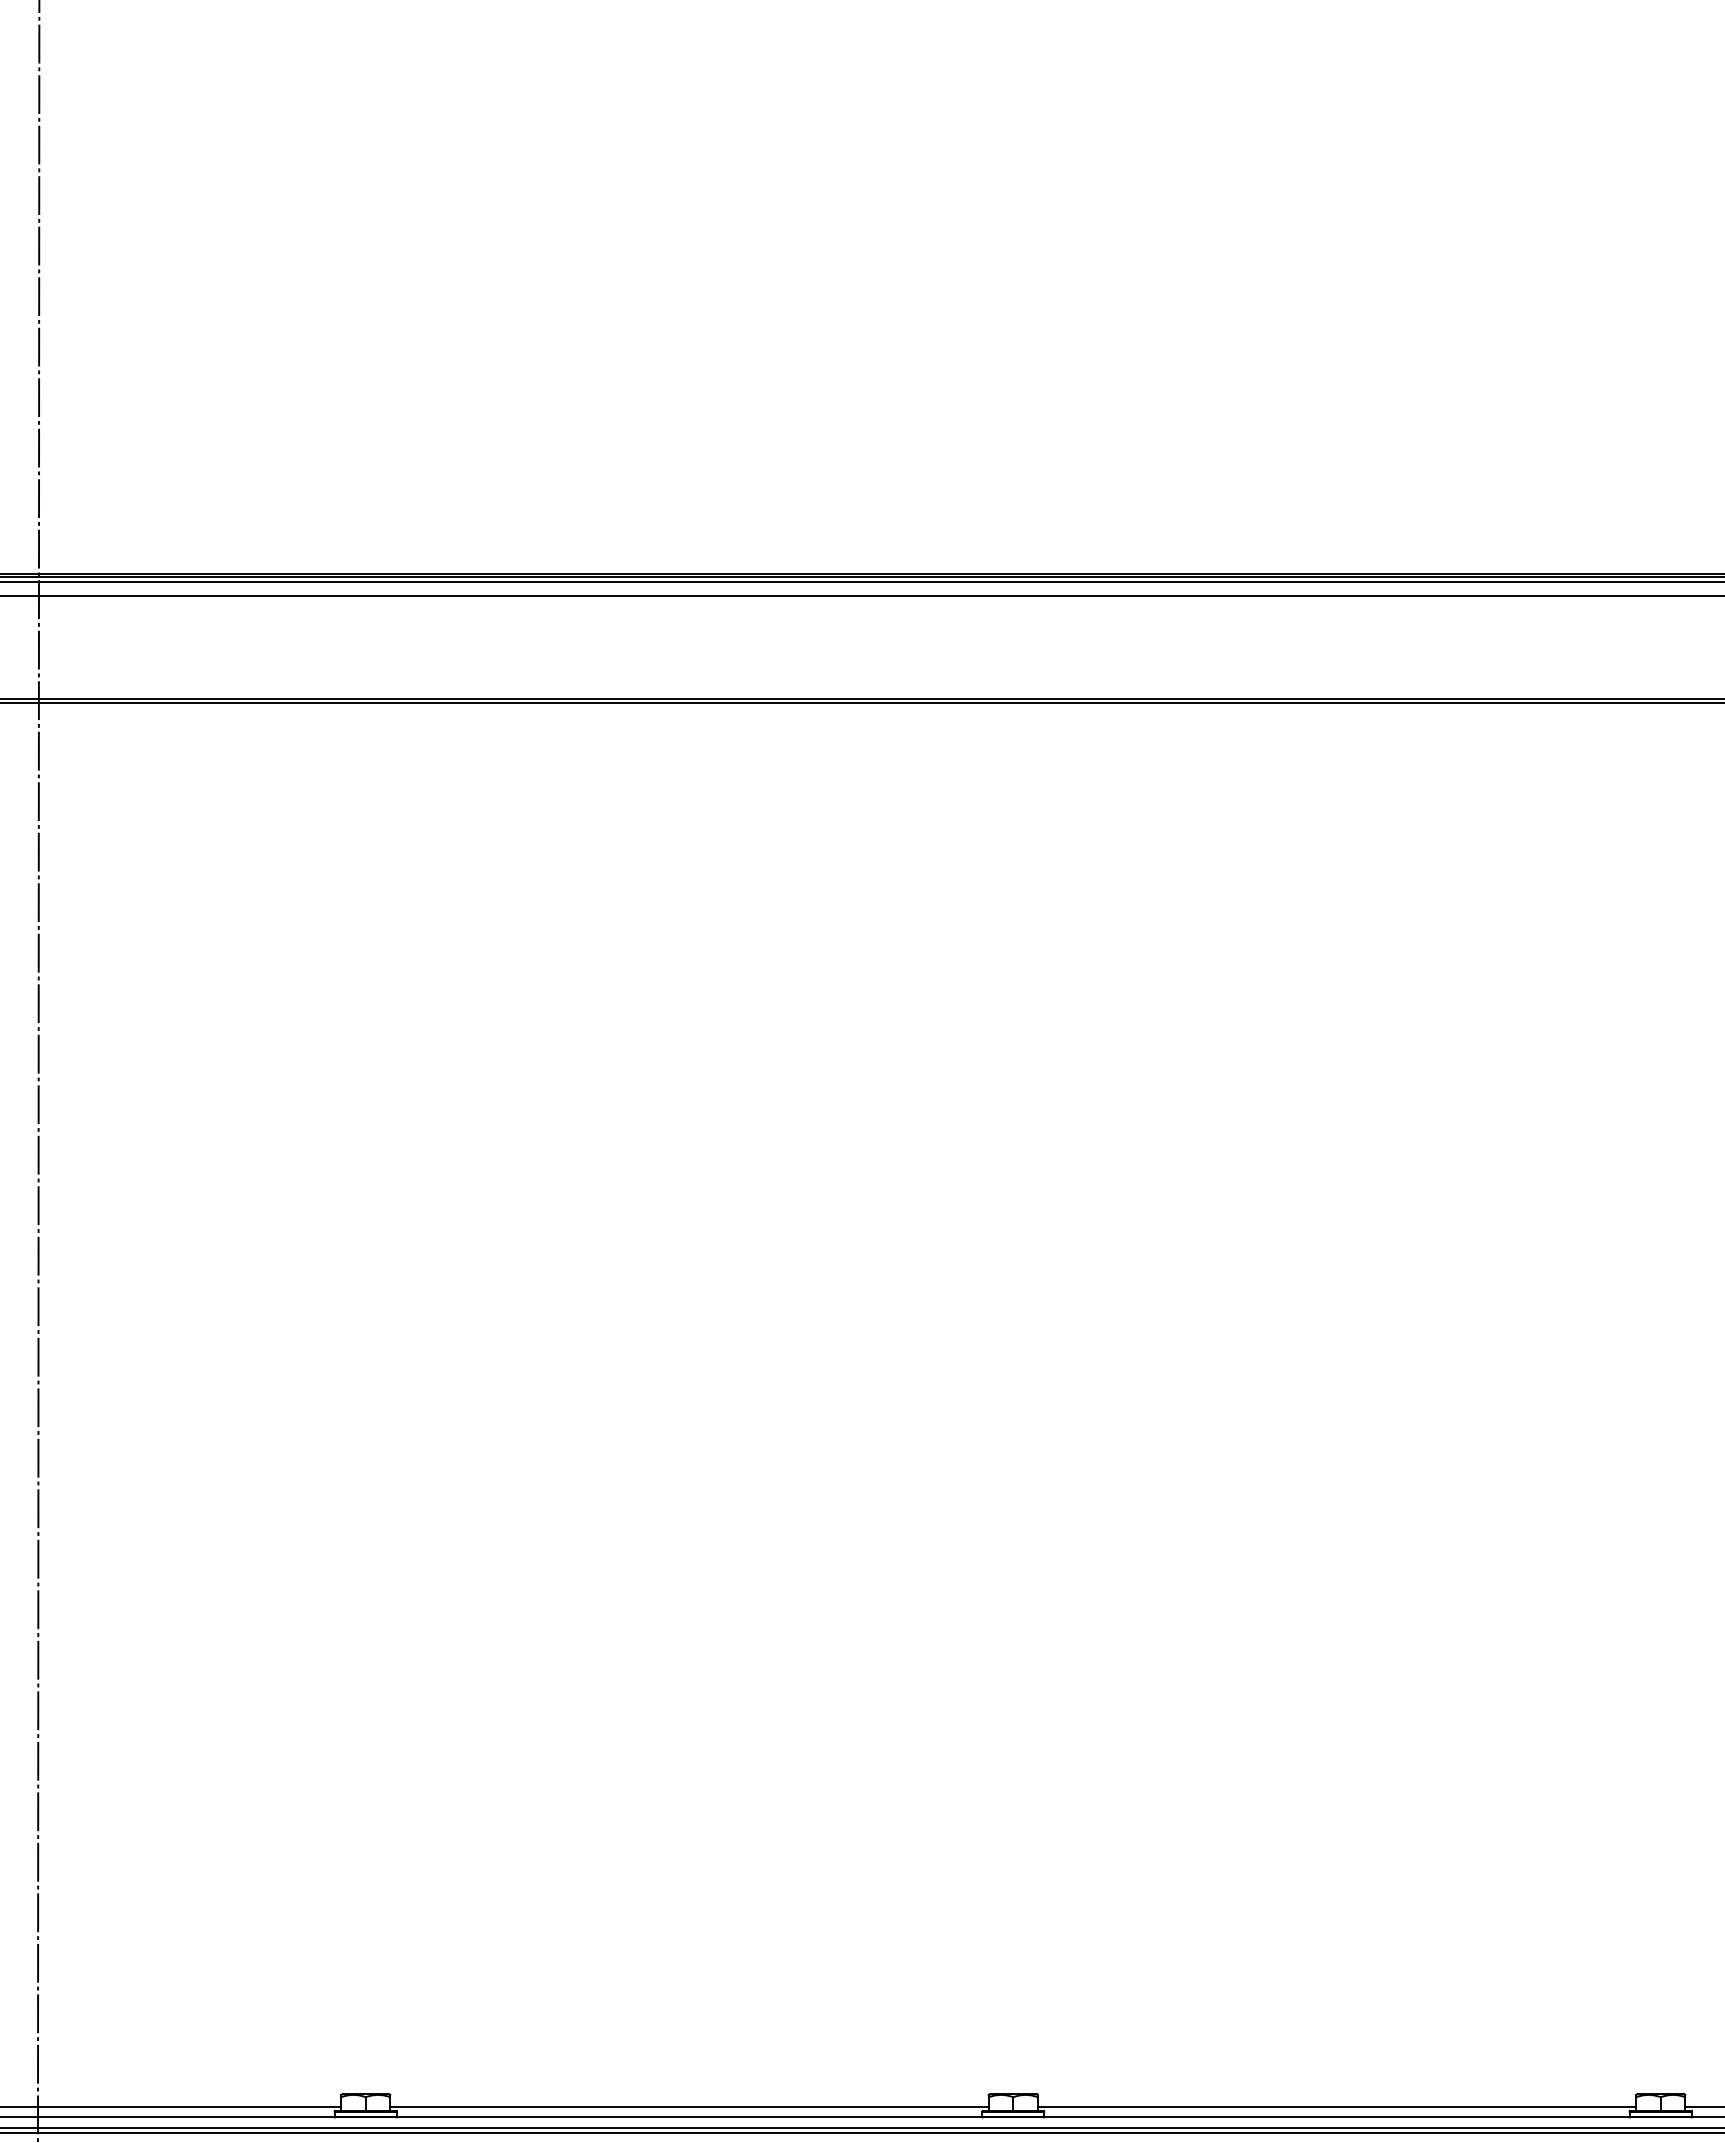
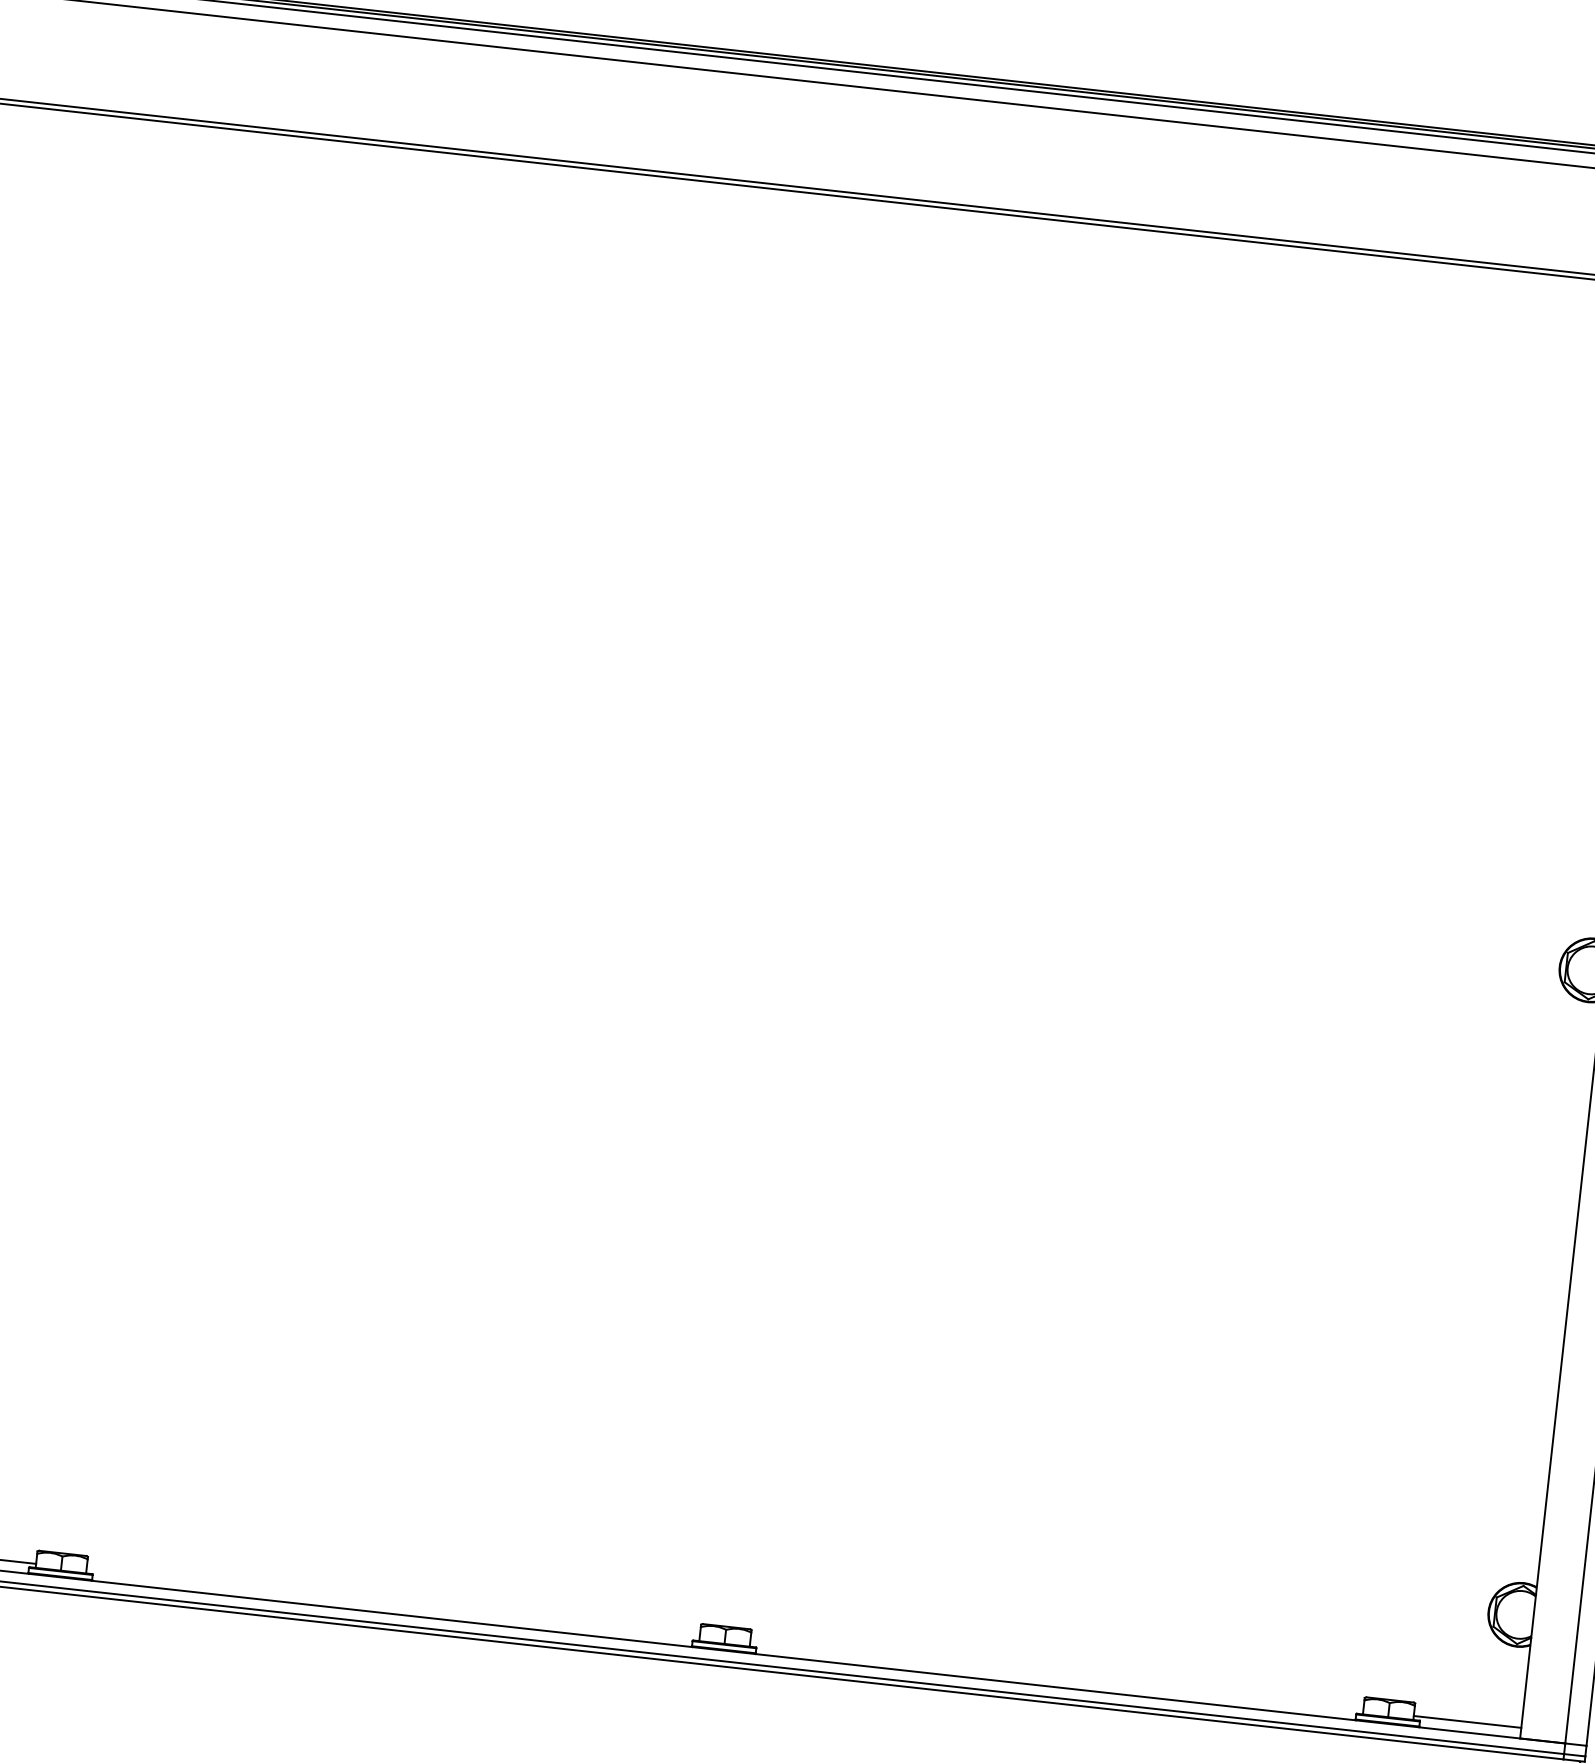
line: (689, 2107) -> (393, 1603), removed
line: (1336, 2107) -> (1056, 1676), removed

